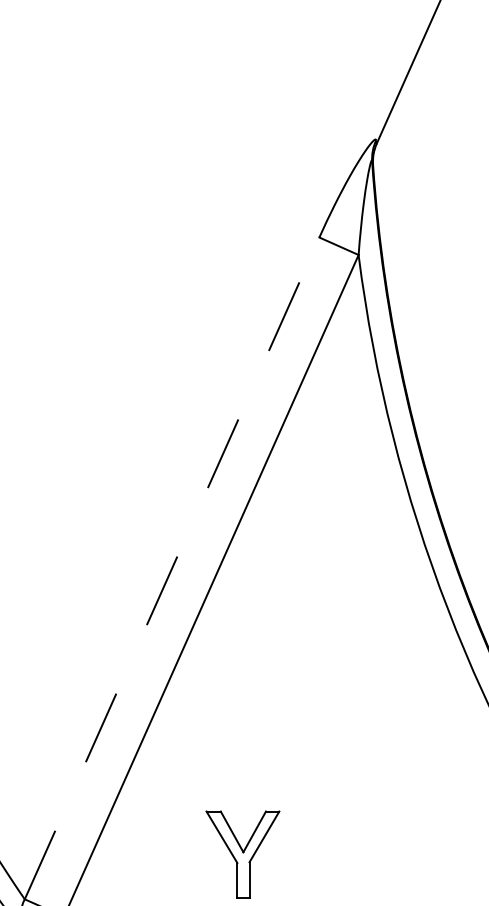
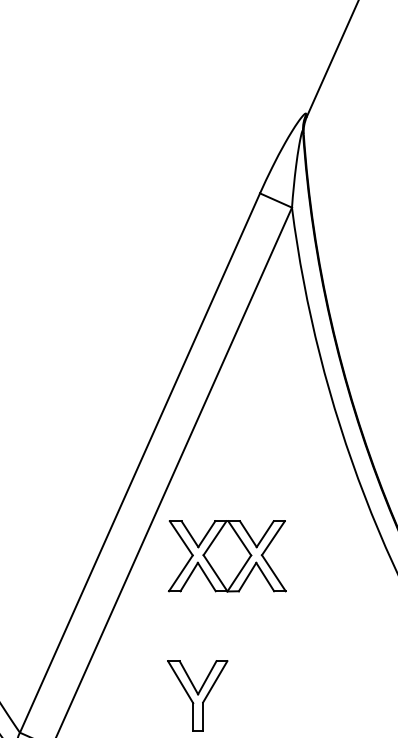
line: (172, 567) -> (140, 462), dashed -> solid
part: (278, 682) -> (226, 556), added

